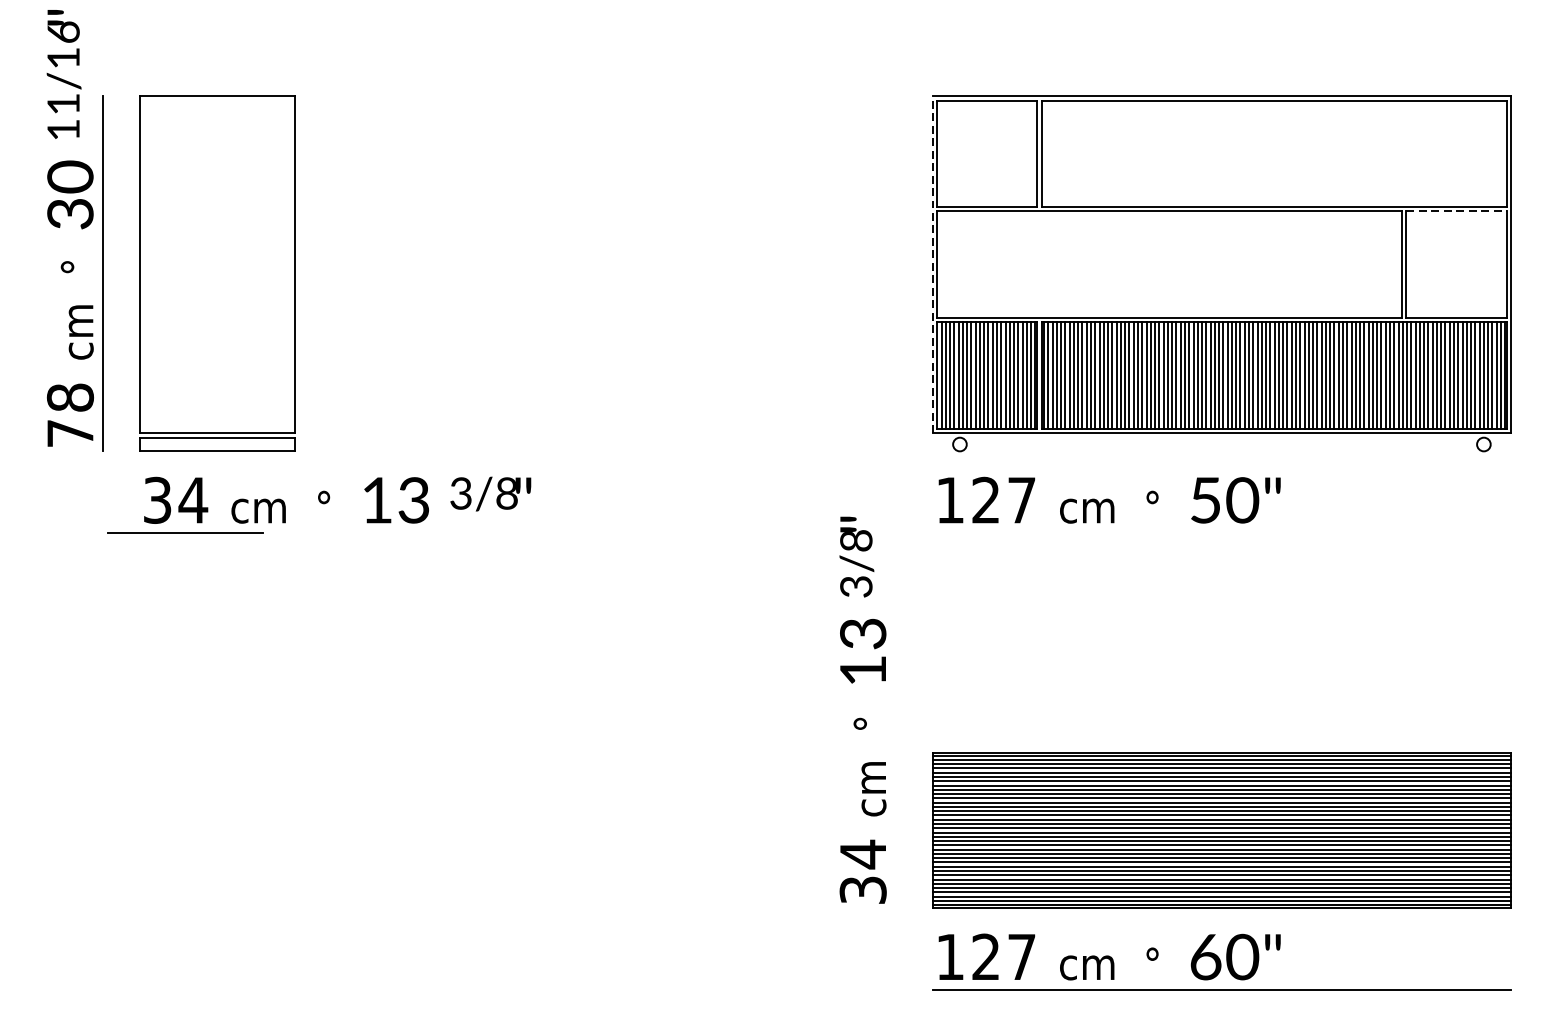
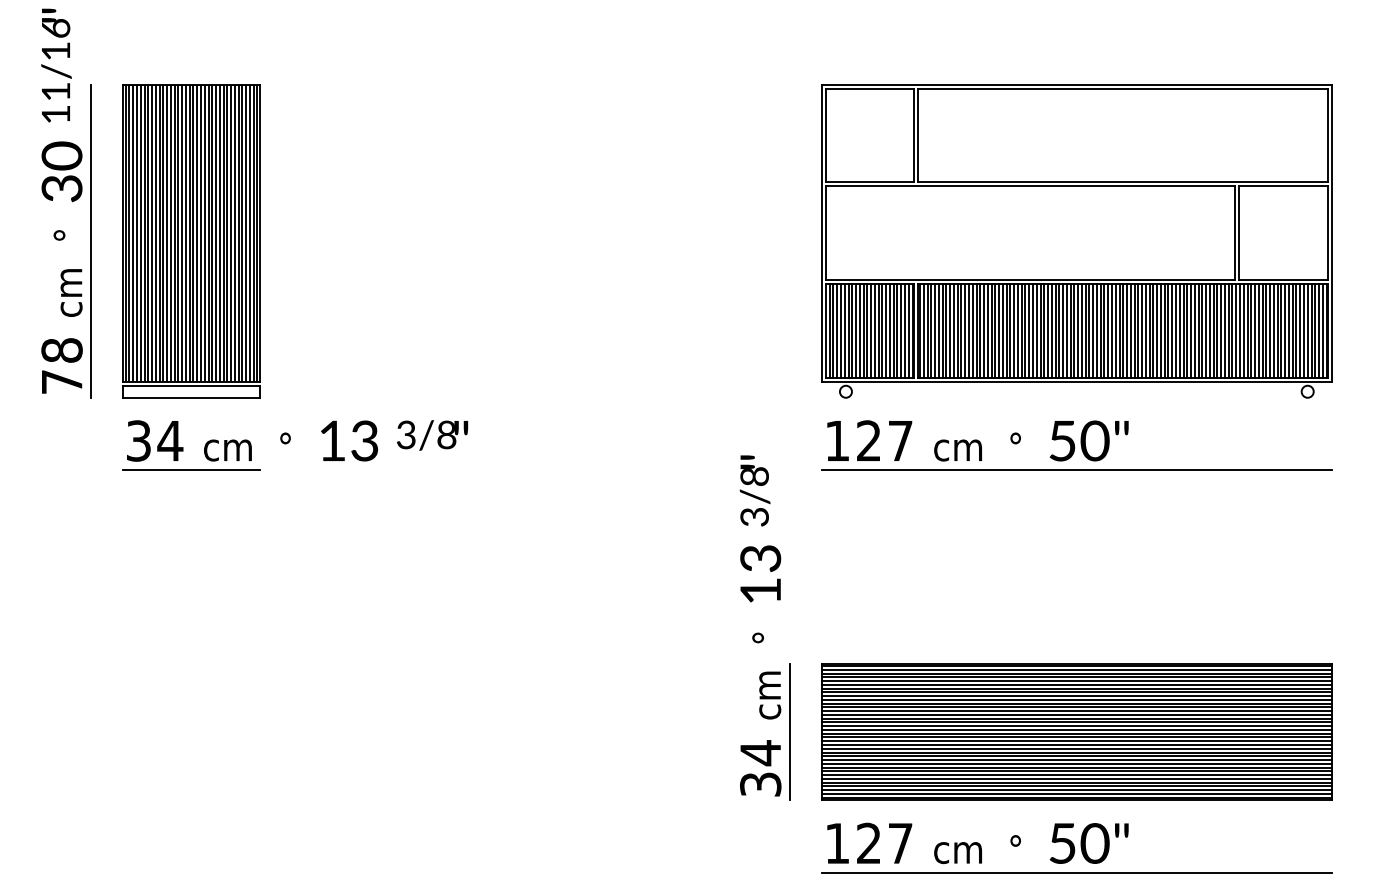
line: (1457, 211) -> (1284, 186), dashed -> solid
hatch: (217, 263) -> (191, 232), added
line: (932, 264) -> (821, 233), dashed -> solid
line: (185, 532) -> (191, 469), moved
line: (1221, 533) -> (1076, 470), added
line: (895, 830) -> (789, 731), added
text: (1205, 957) -> (1062, 843), 60" -> 50"

